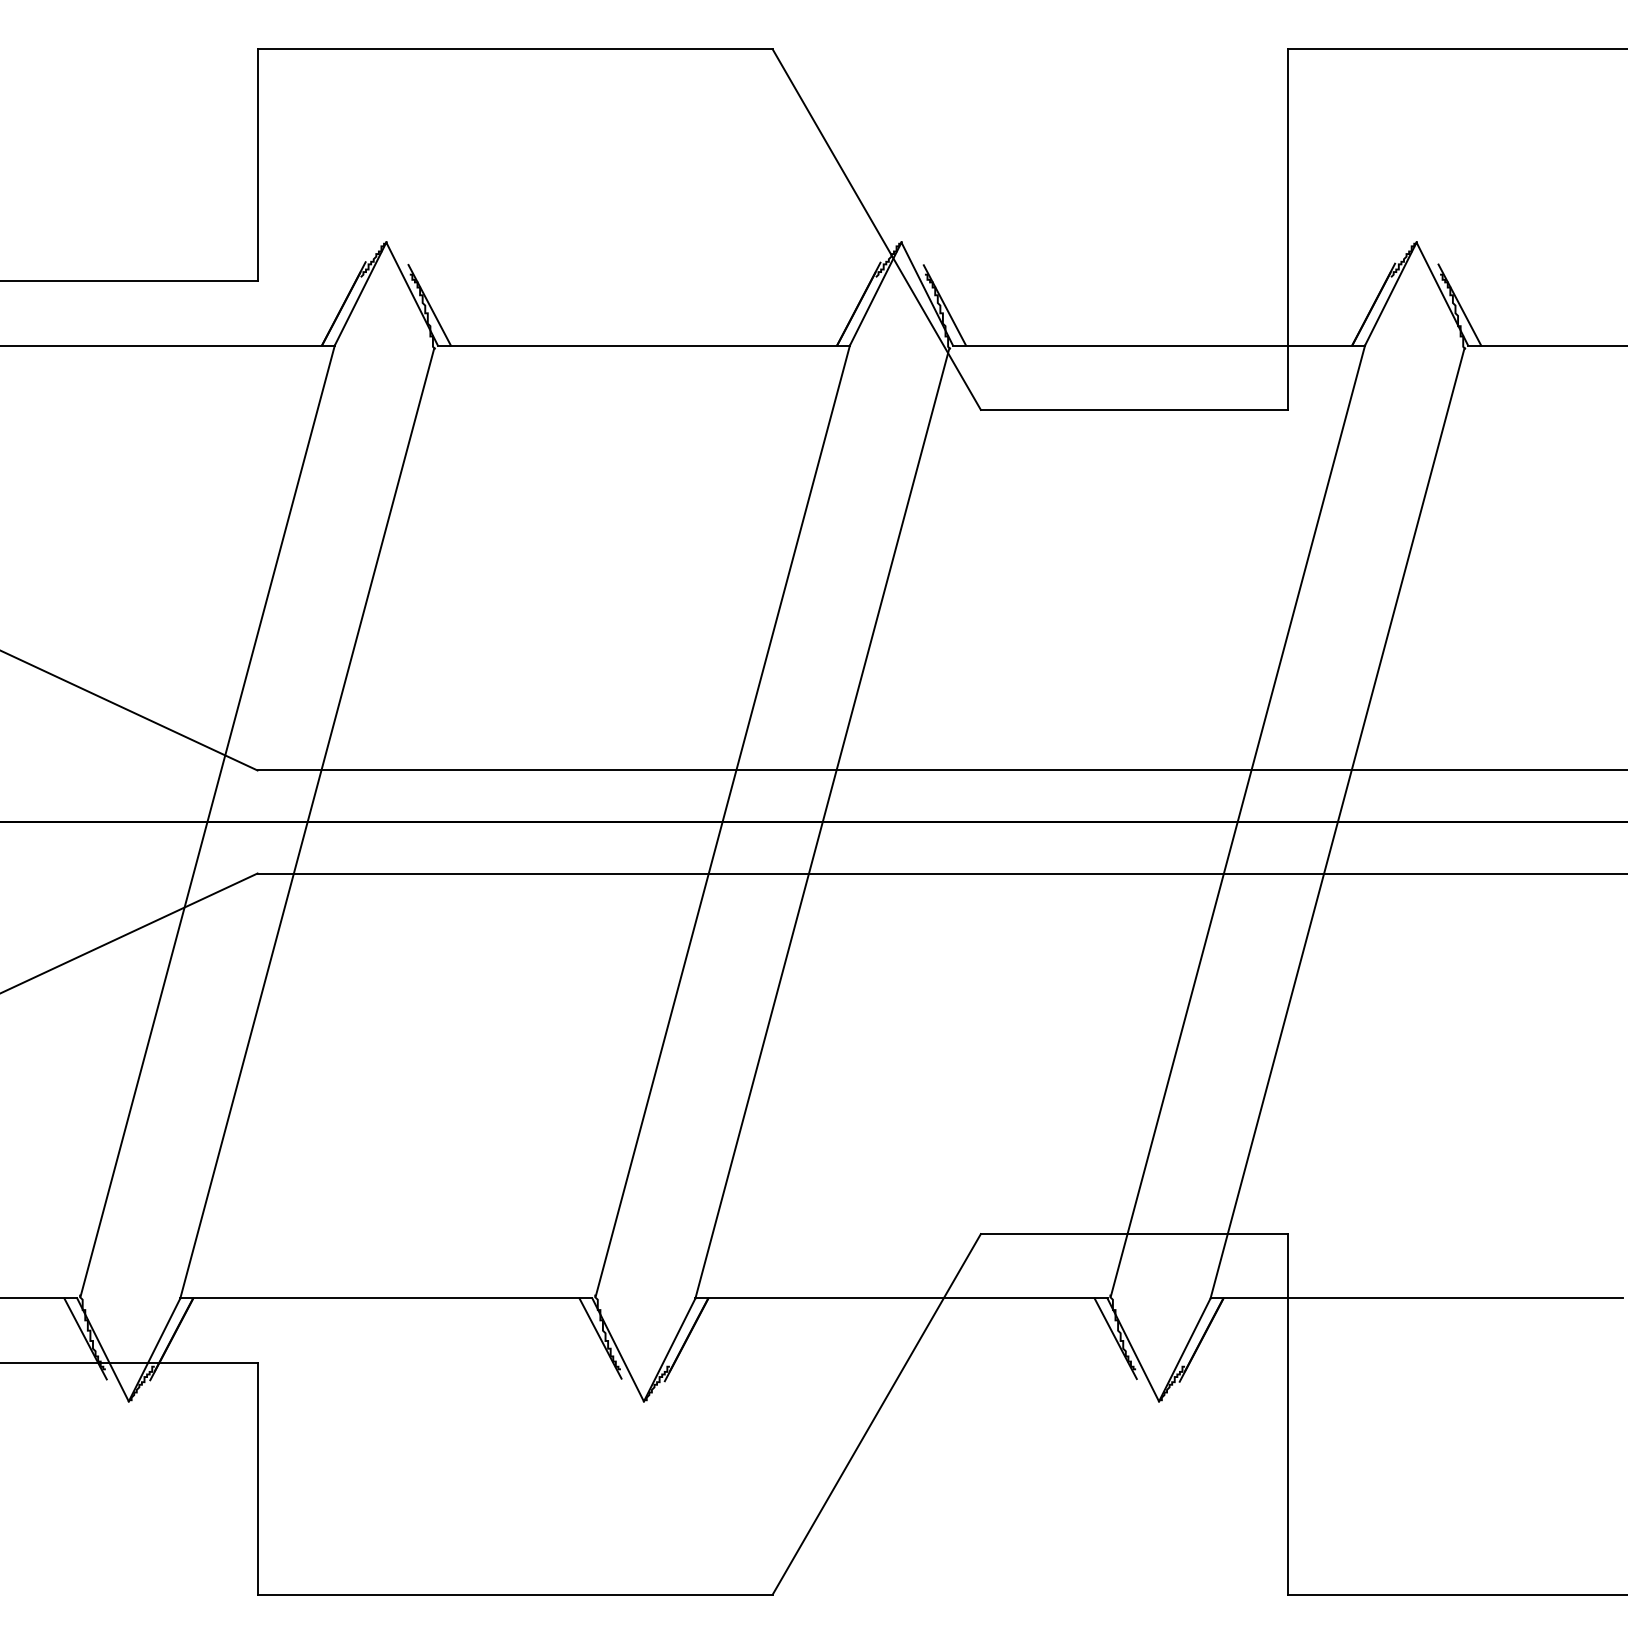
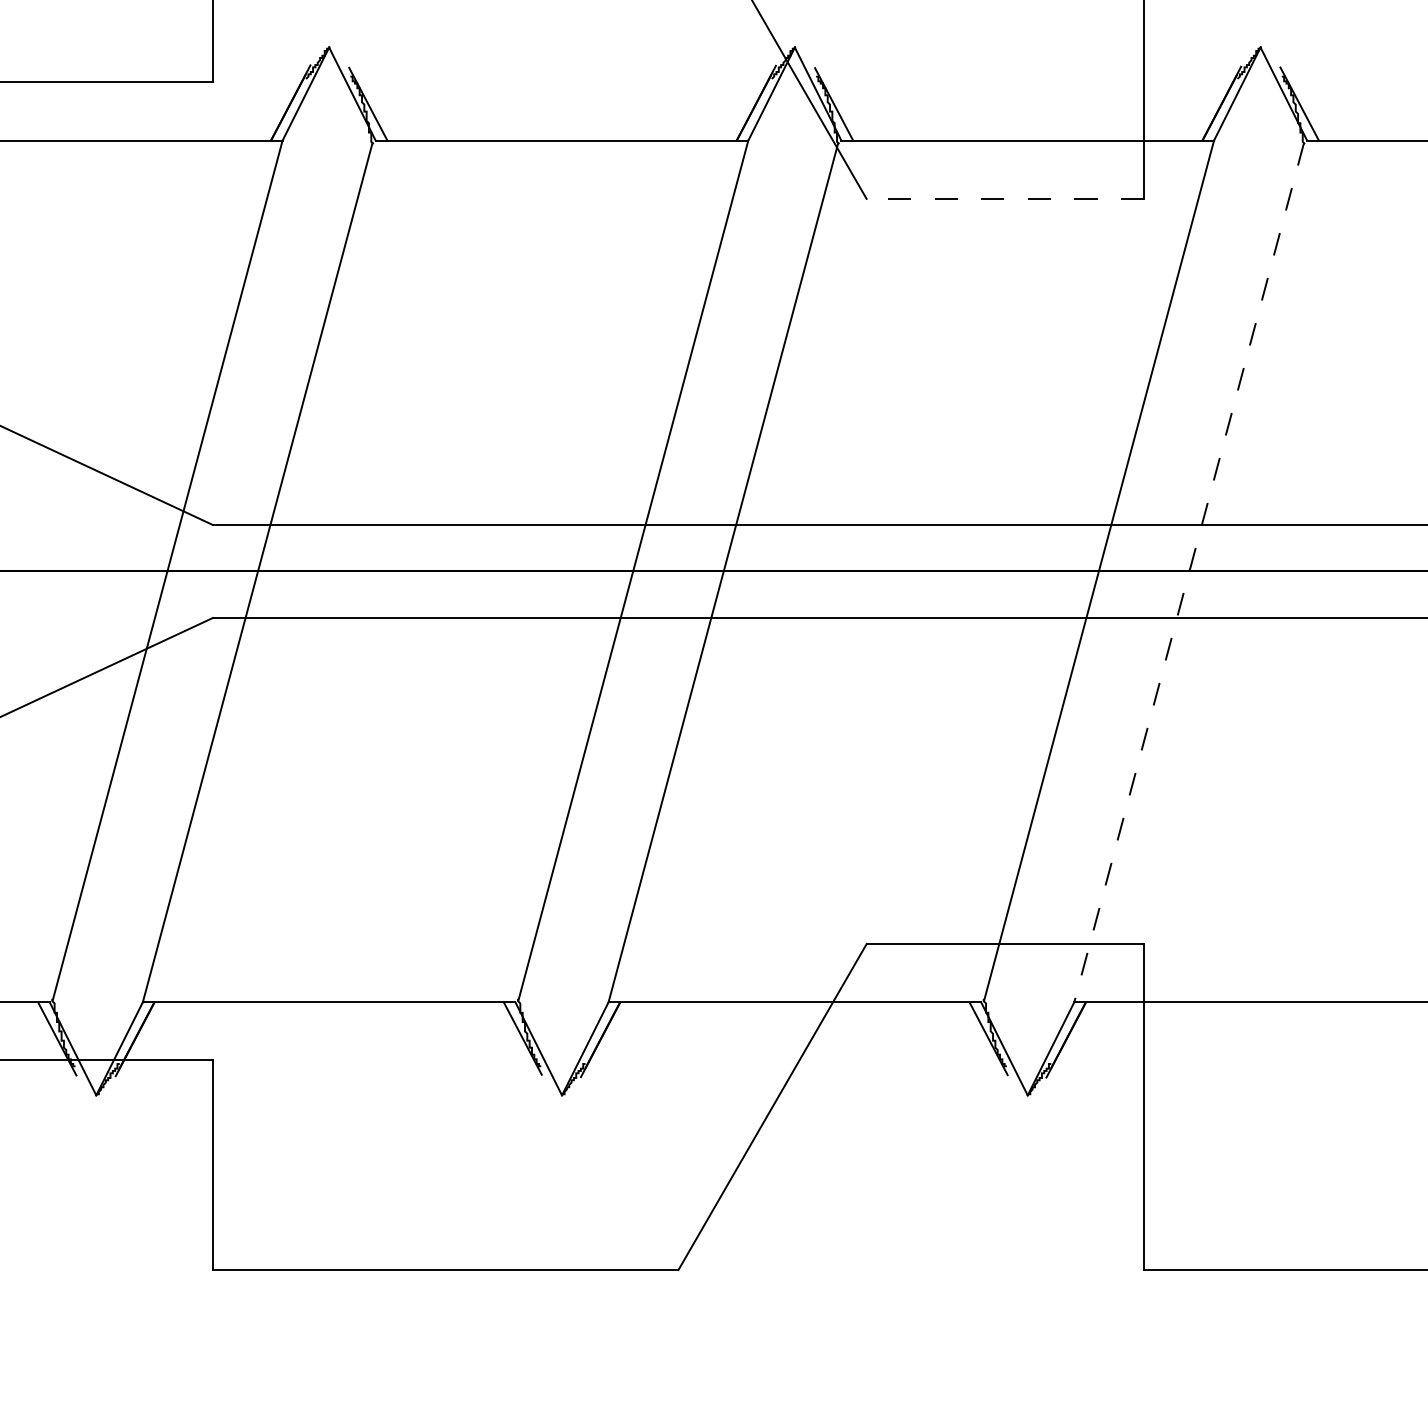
line: (1133, 409) -> (1004, 198), solid -> dashed
line: (1337, 823) -> (1189, 572), solid -> dashed

